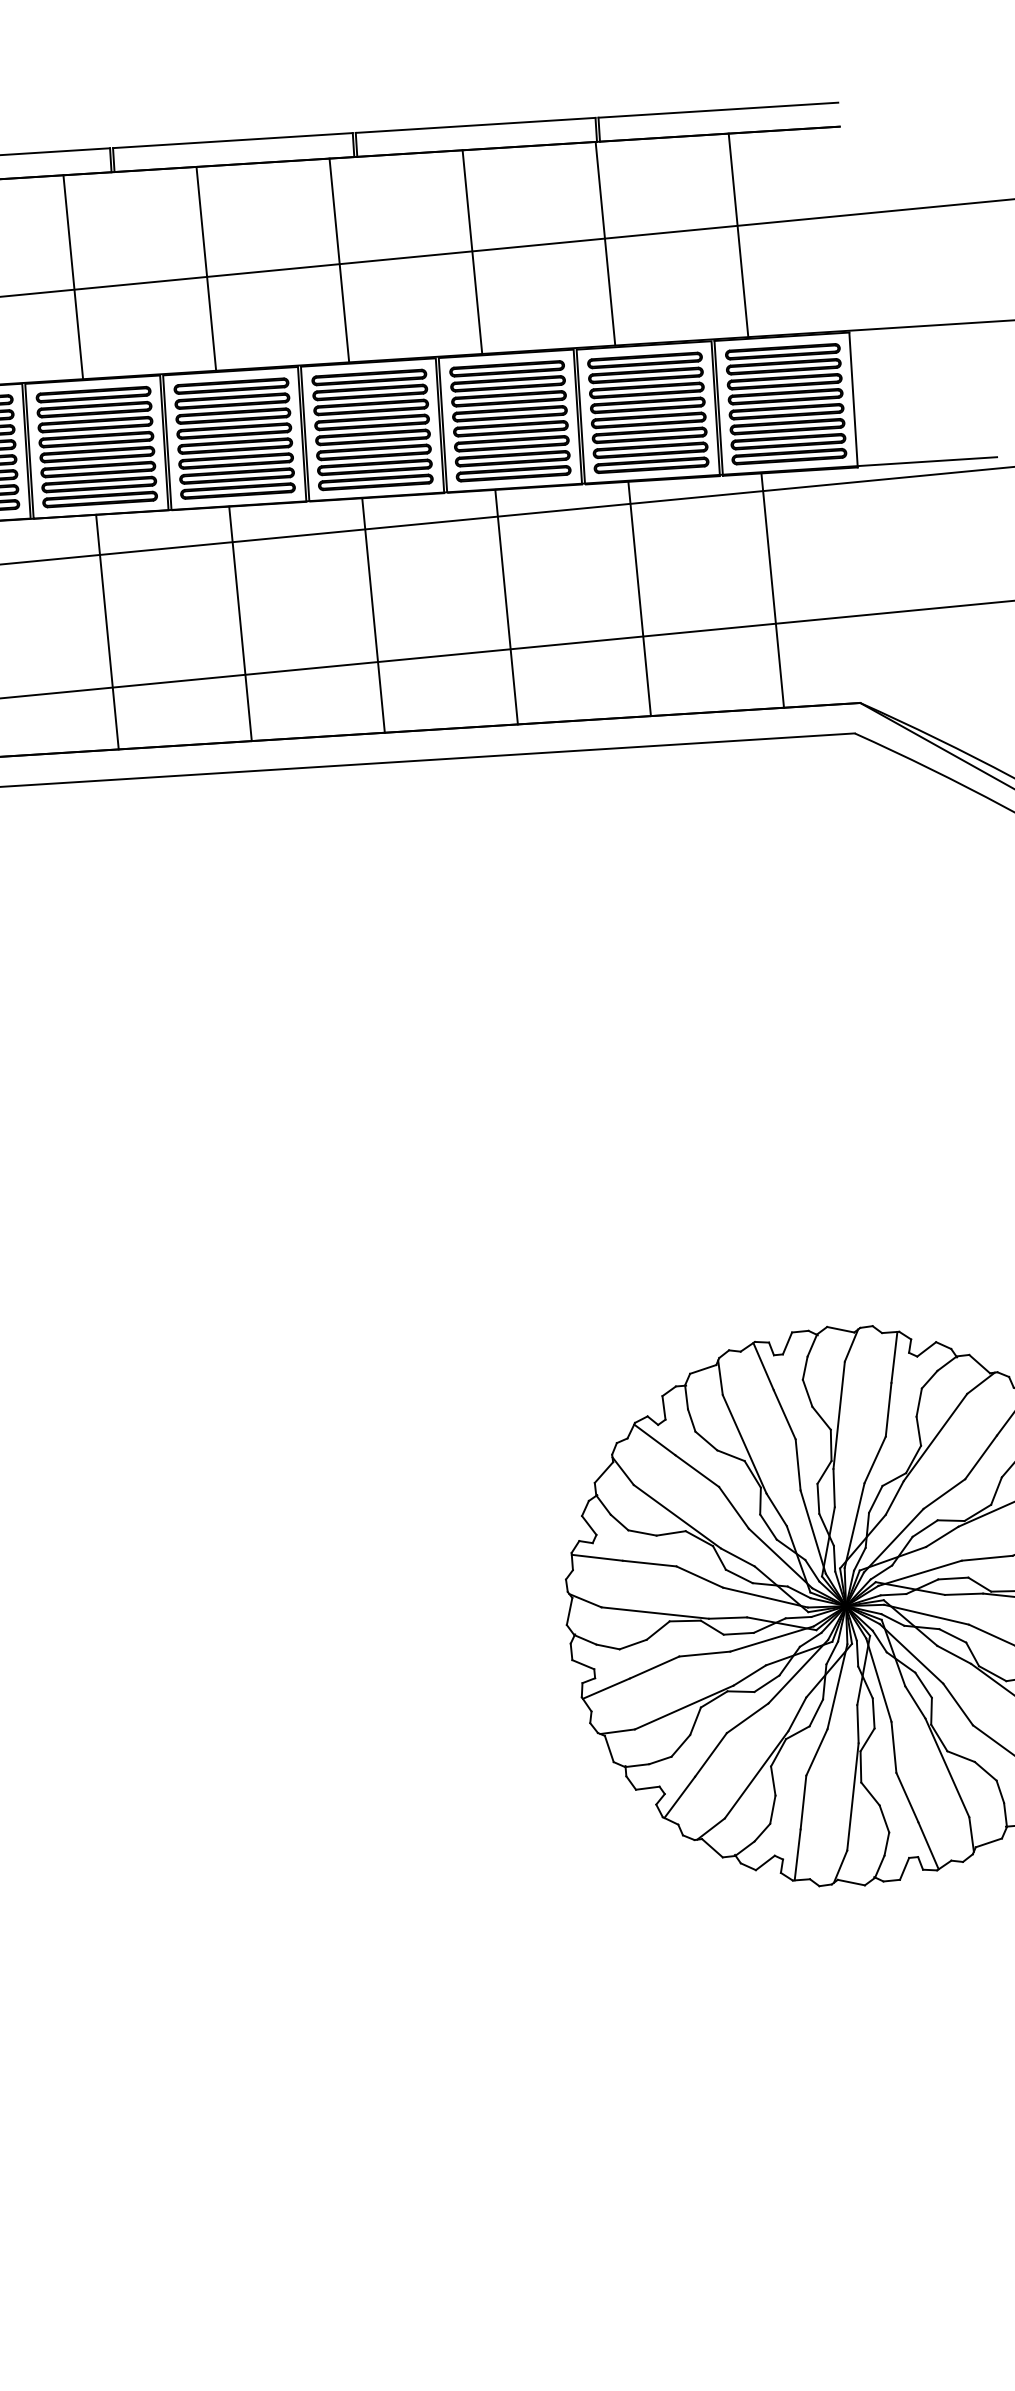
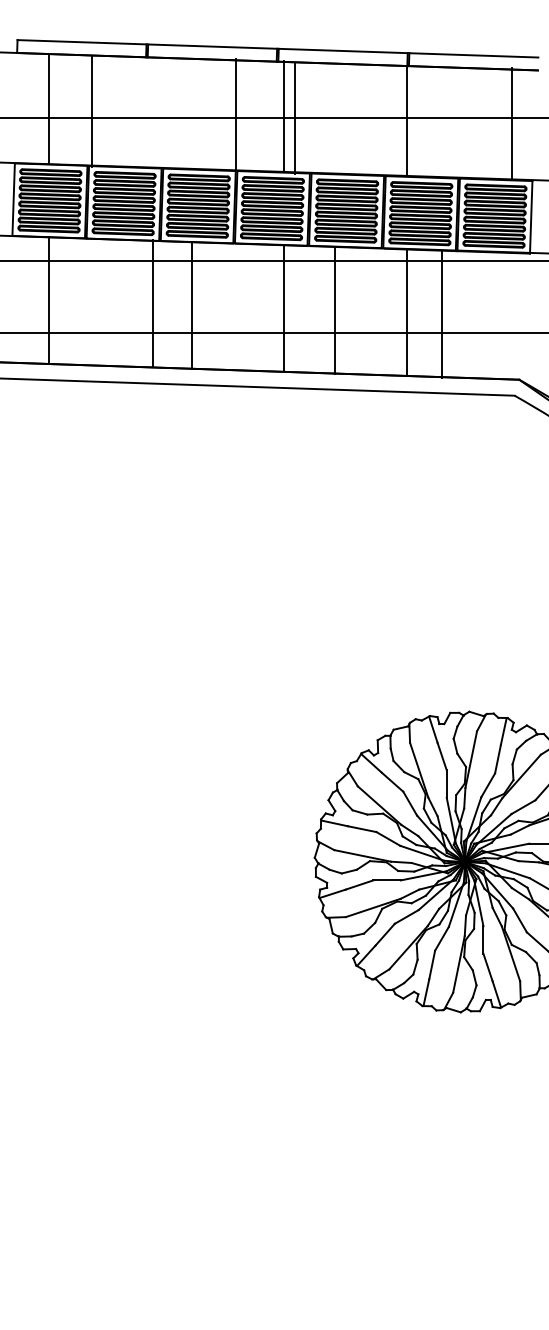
line: (739, 235) -> (512, 123), moved
line: (473, 251) -> (295, 118), moved
line: (339, 260) -> (284, 116), moved
line: (205, 268) -> (235, 113), moved
line: (73, 277) -> (92, 111), moved
line: (773, 589) -> (442, 314), moved
line: (373, 614) -> (284, 307), moved
line: (107, 631) -> (153, 302), moved

